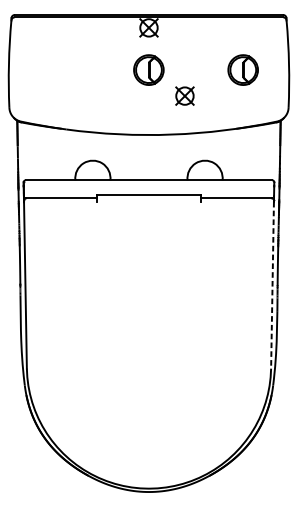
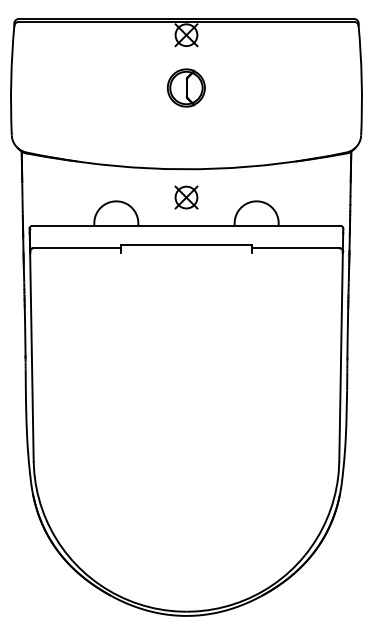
part: (243, 69) -> (304, 87), removed
part: (184, 96) -> (186, 197), moved
line: (272, 285) -> (341, 357), dashed -> solid

